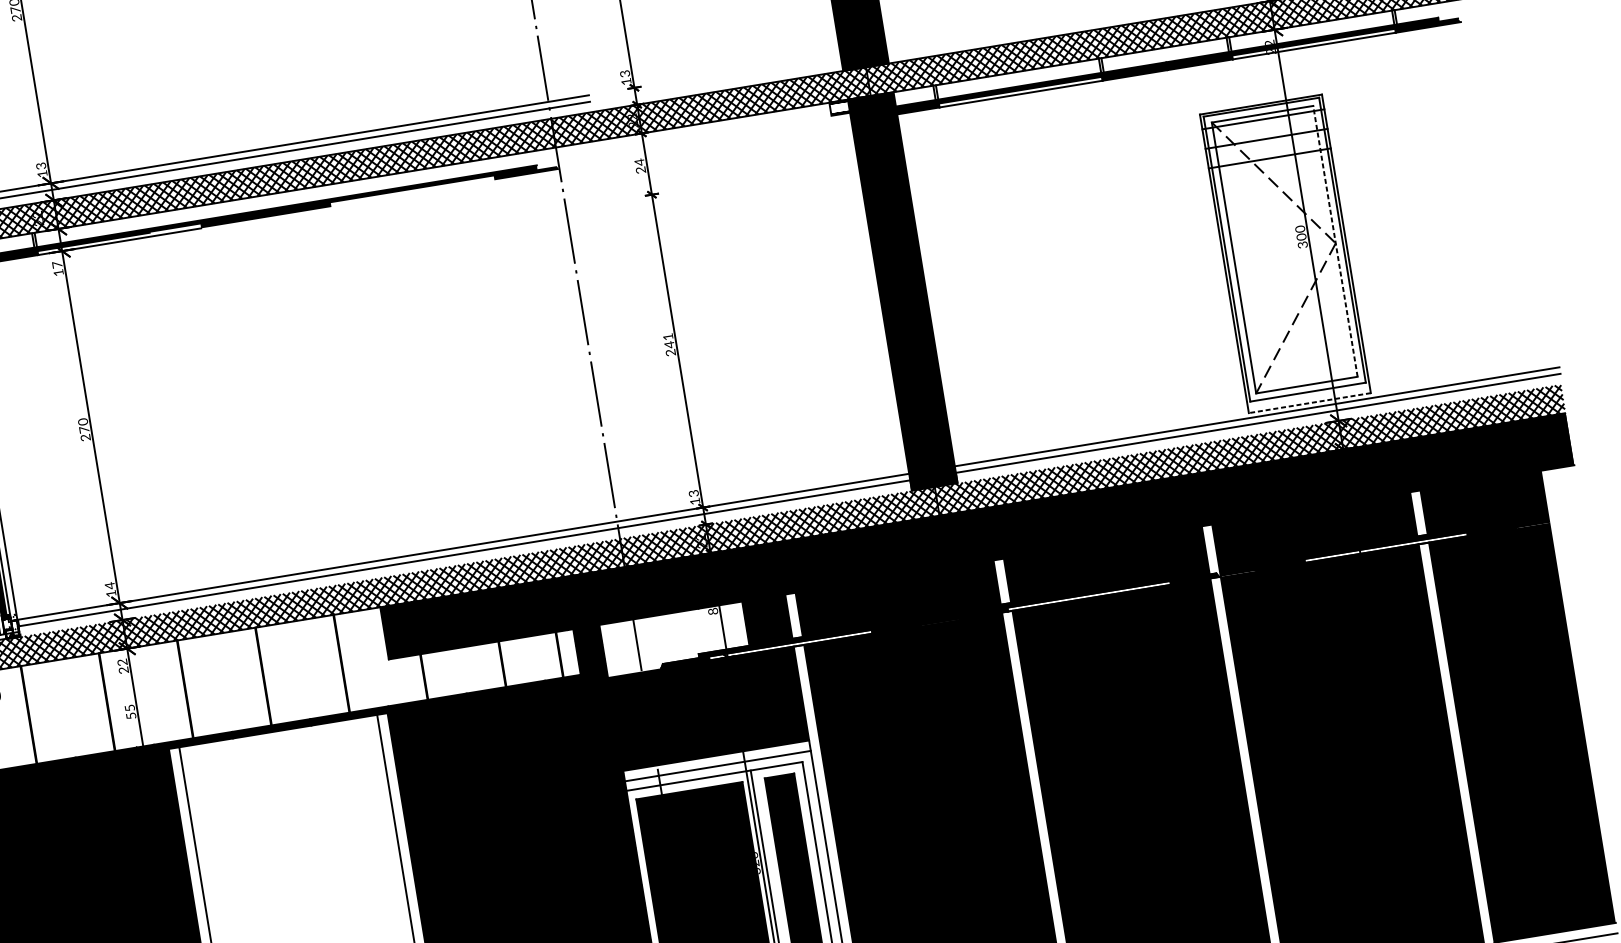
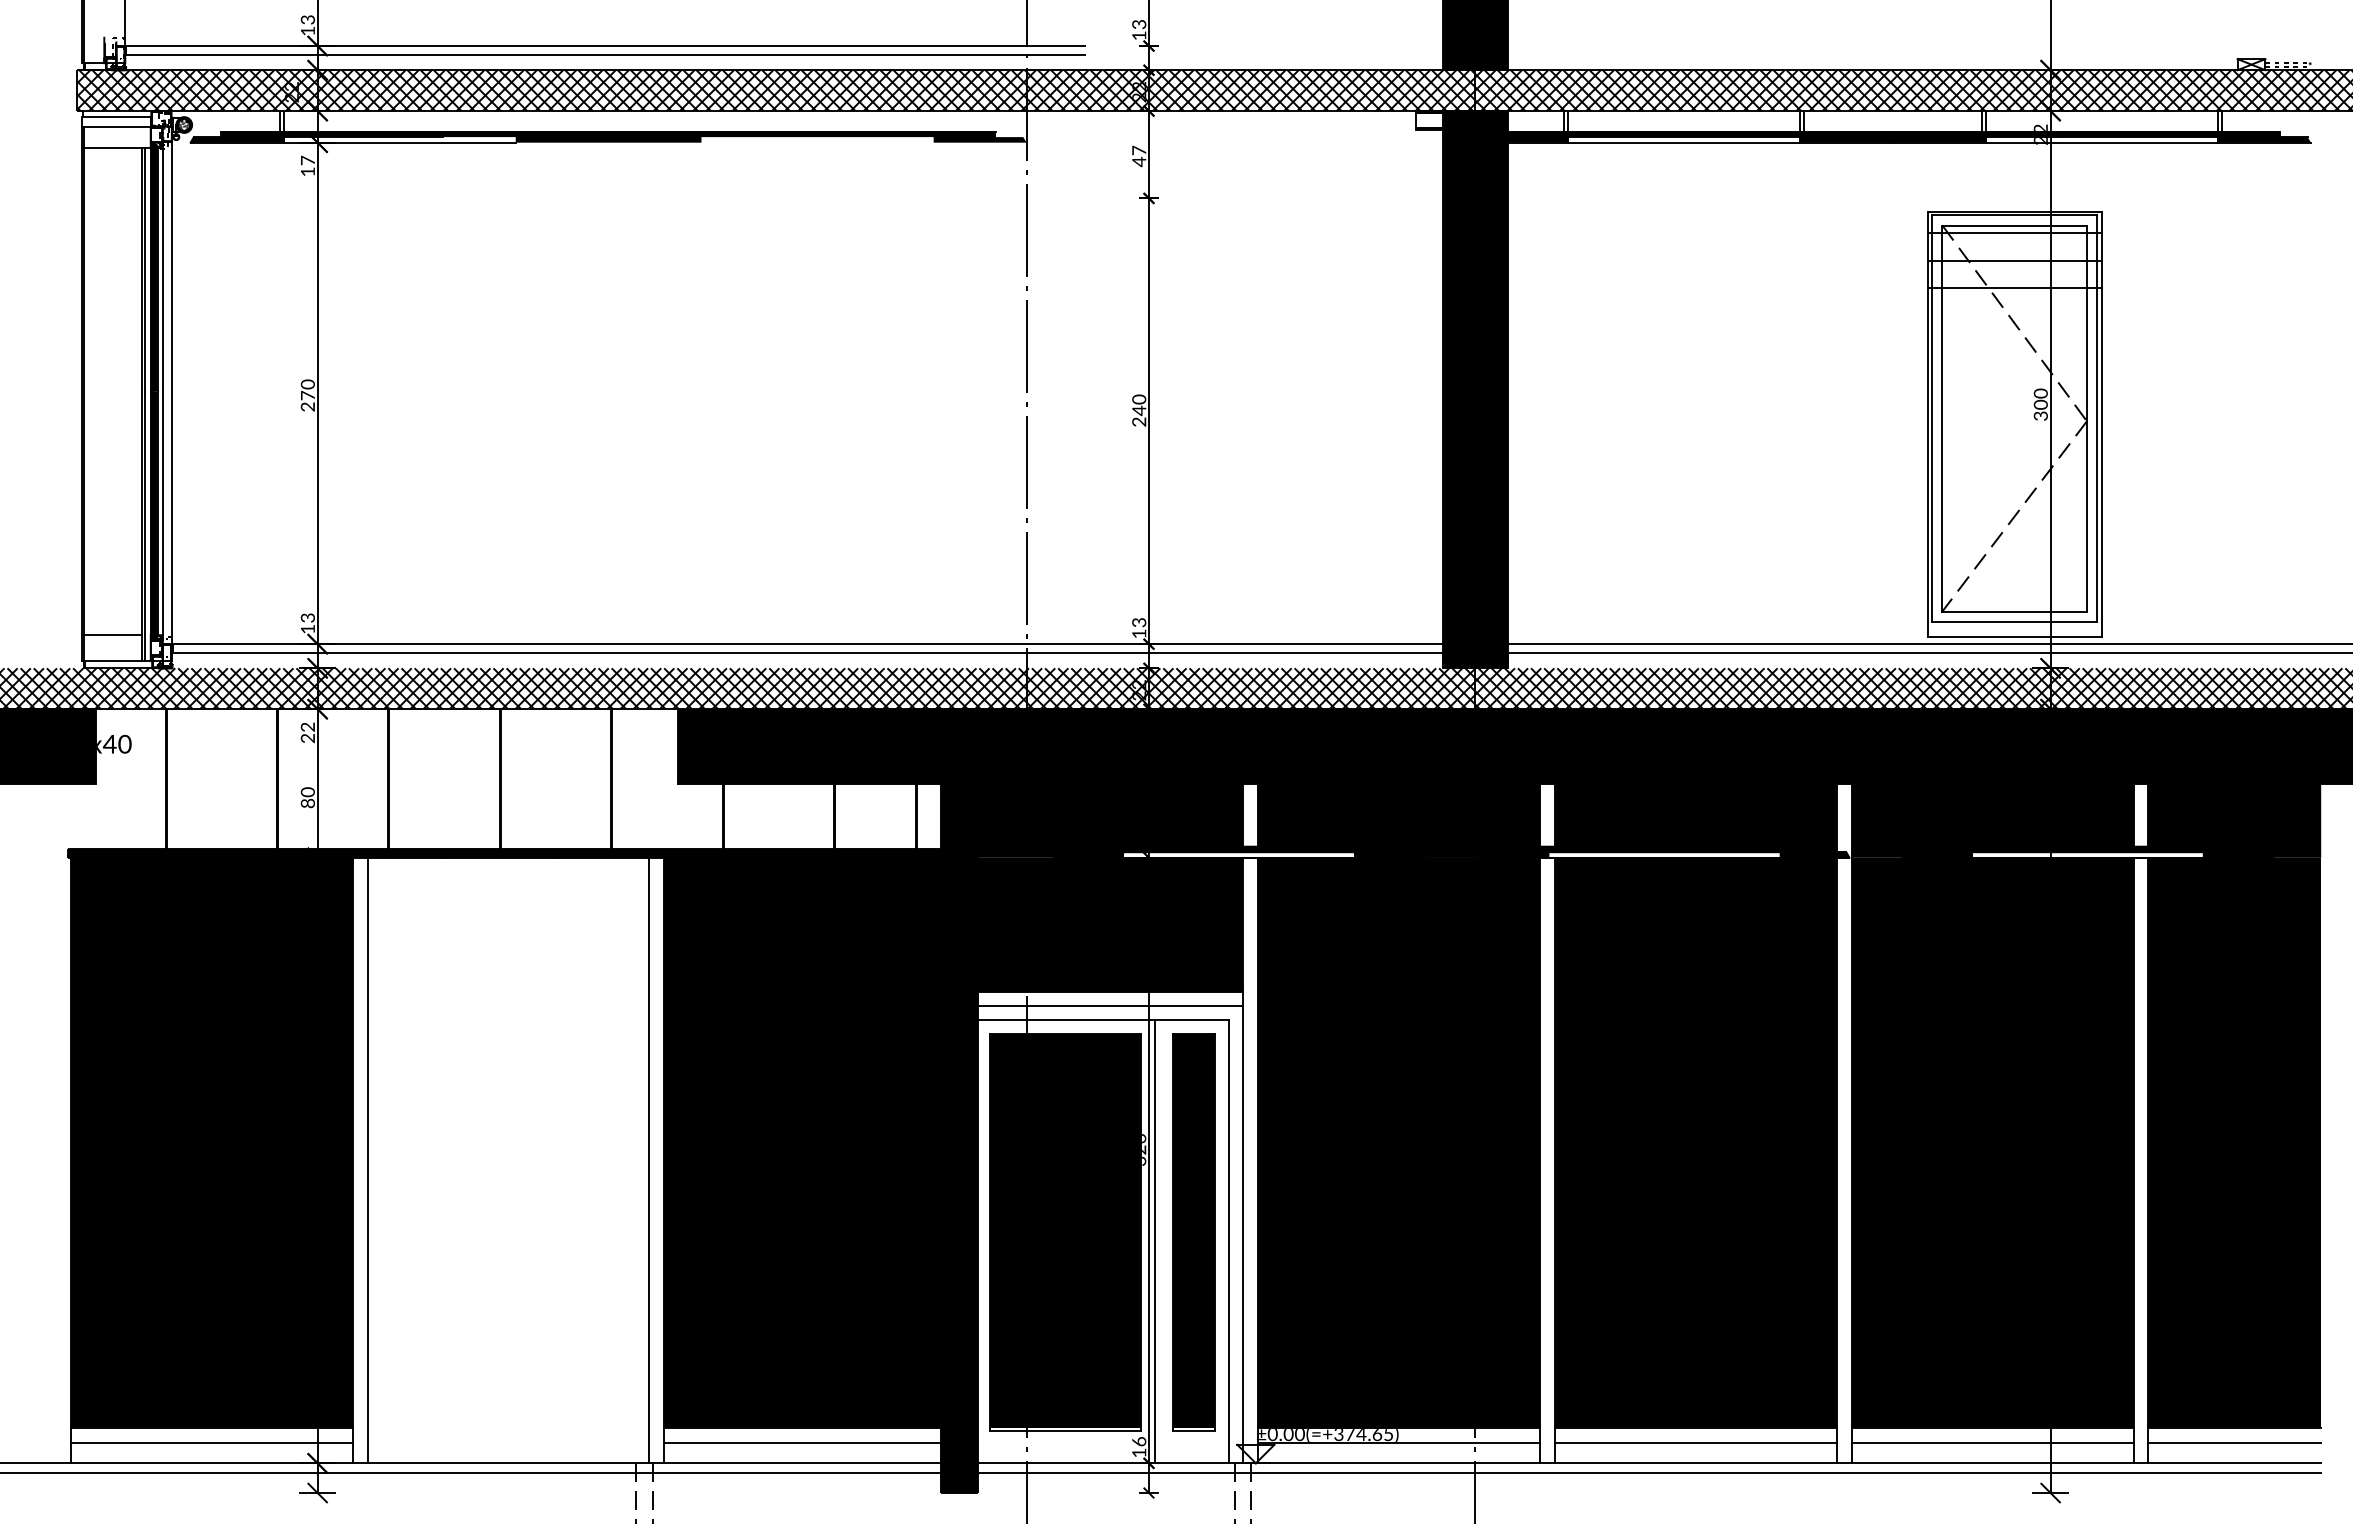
text: (640, 166) -> (1139, 156), 24 -> 47
line: (1335, 241) -> (2086, 418), dashed -> solid
text: (668, 336) -> (1139, 399), 241 -> 240
line: (1309, 403) -> (2014, 637), dashed -> solid
text: (109, 586) -> (307, 618), 14 -> 13
fill: (674, 639) -> (1079, 820), added
text: (130, 711) -> (307, 797), 55 -> 80

